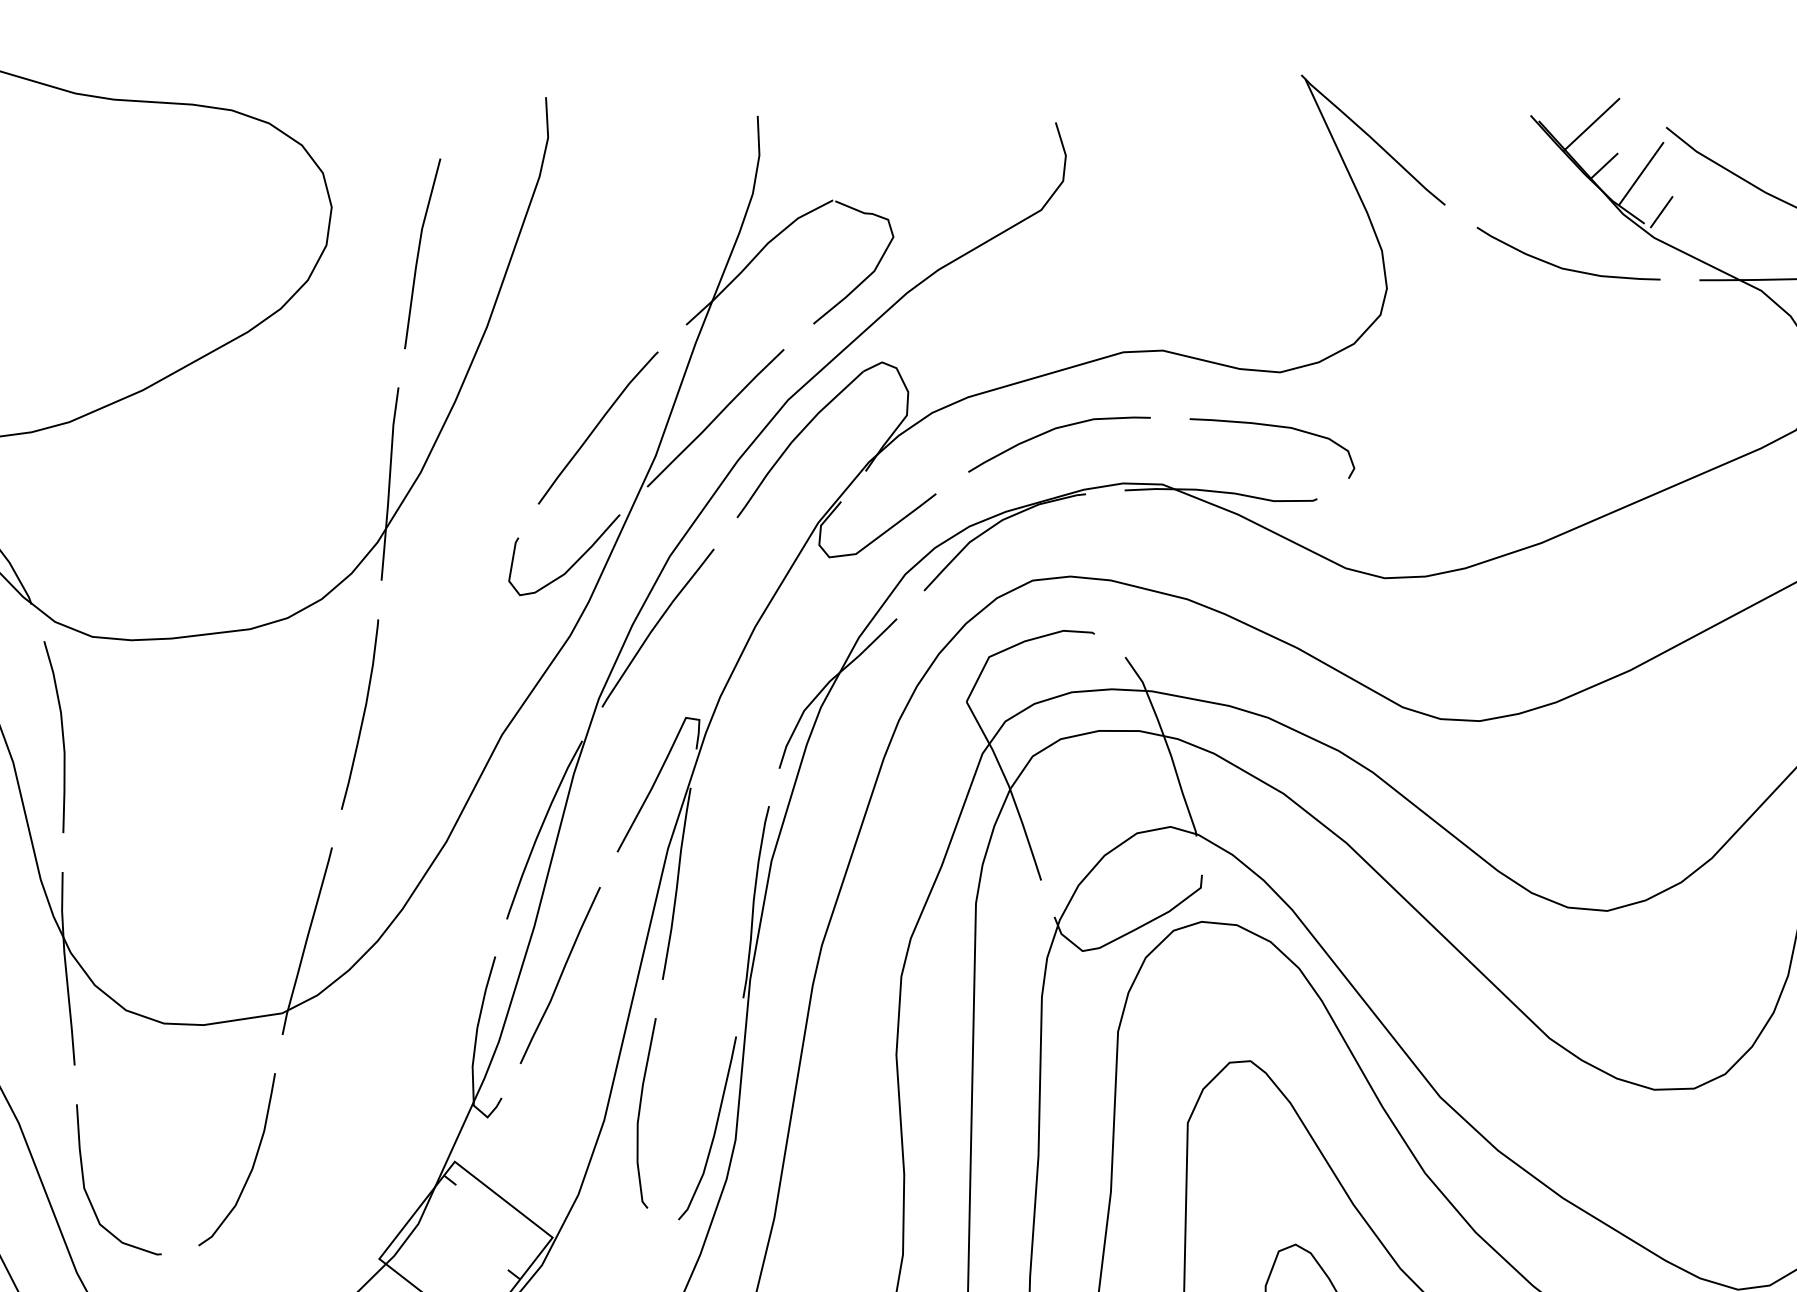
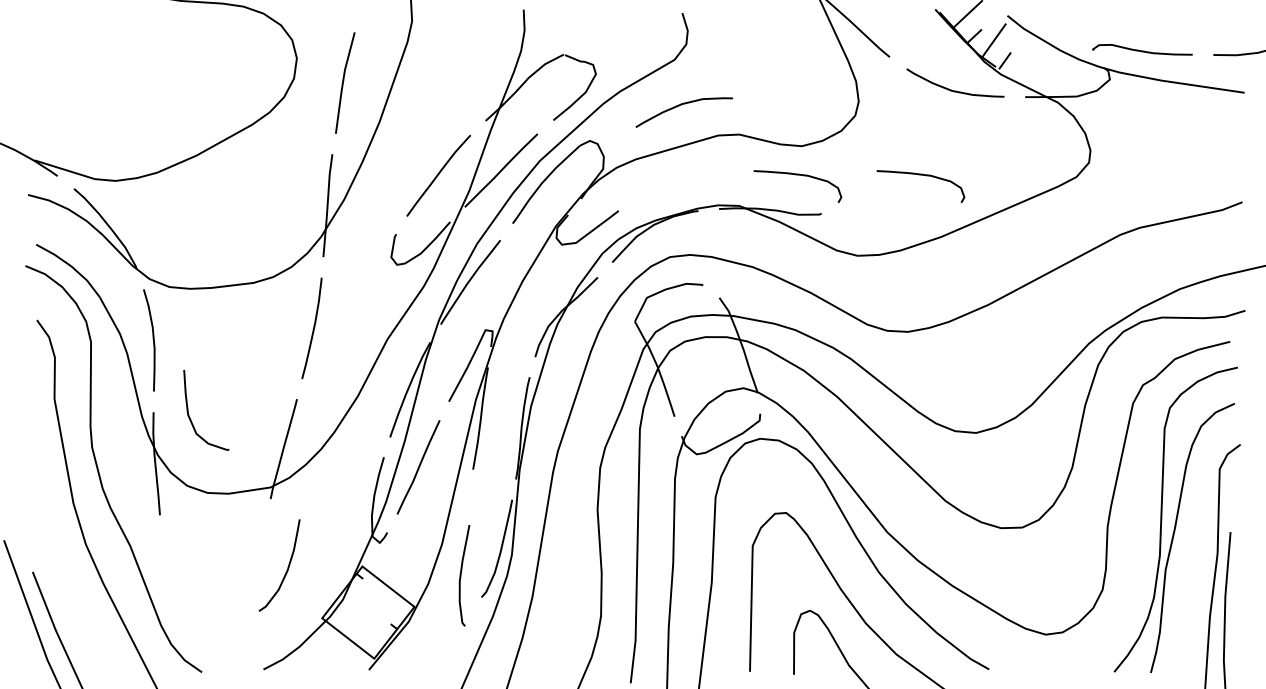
curve: (1502, 427) -> (920, 175), added
curve: (1050, 433) -> (679, 106), moved
curve: (640, 1112) -> (461, 575), moved
curve: (252, 1161) -> (287, 566), moved
curve: (88, 1193) -> (190, 417), moved

